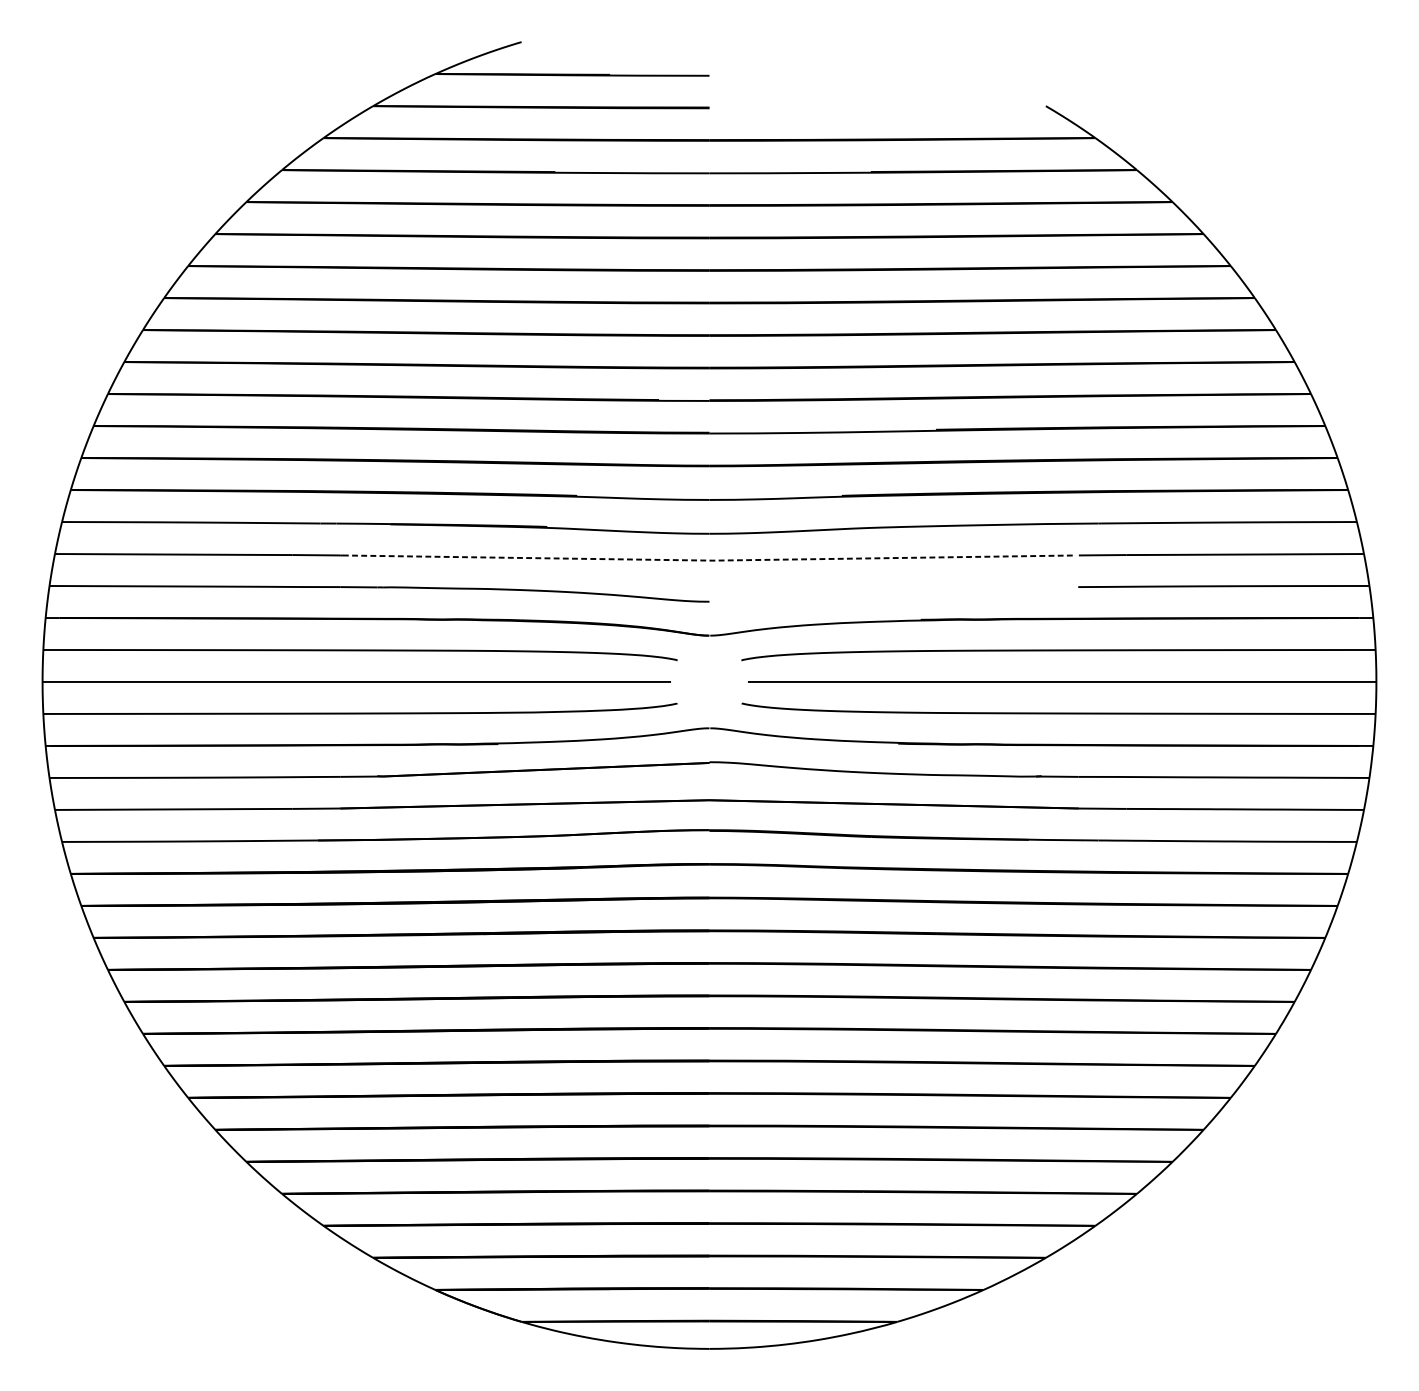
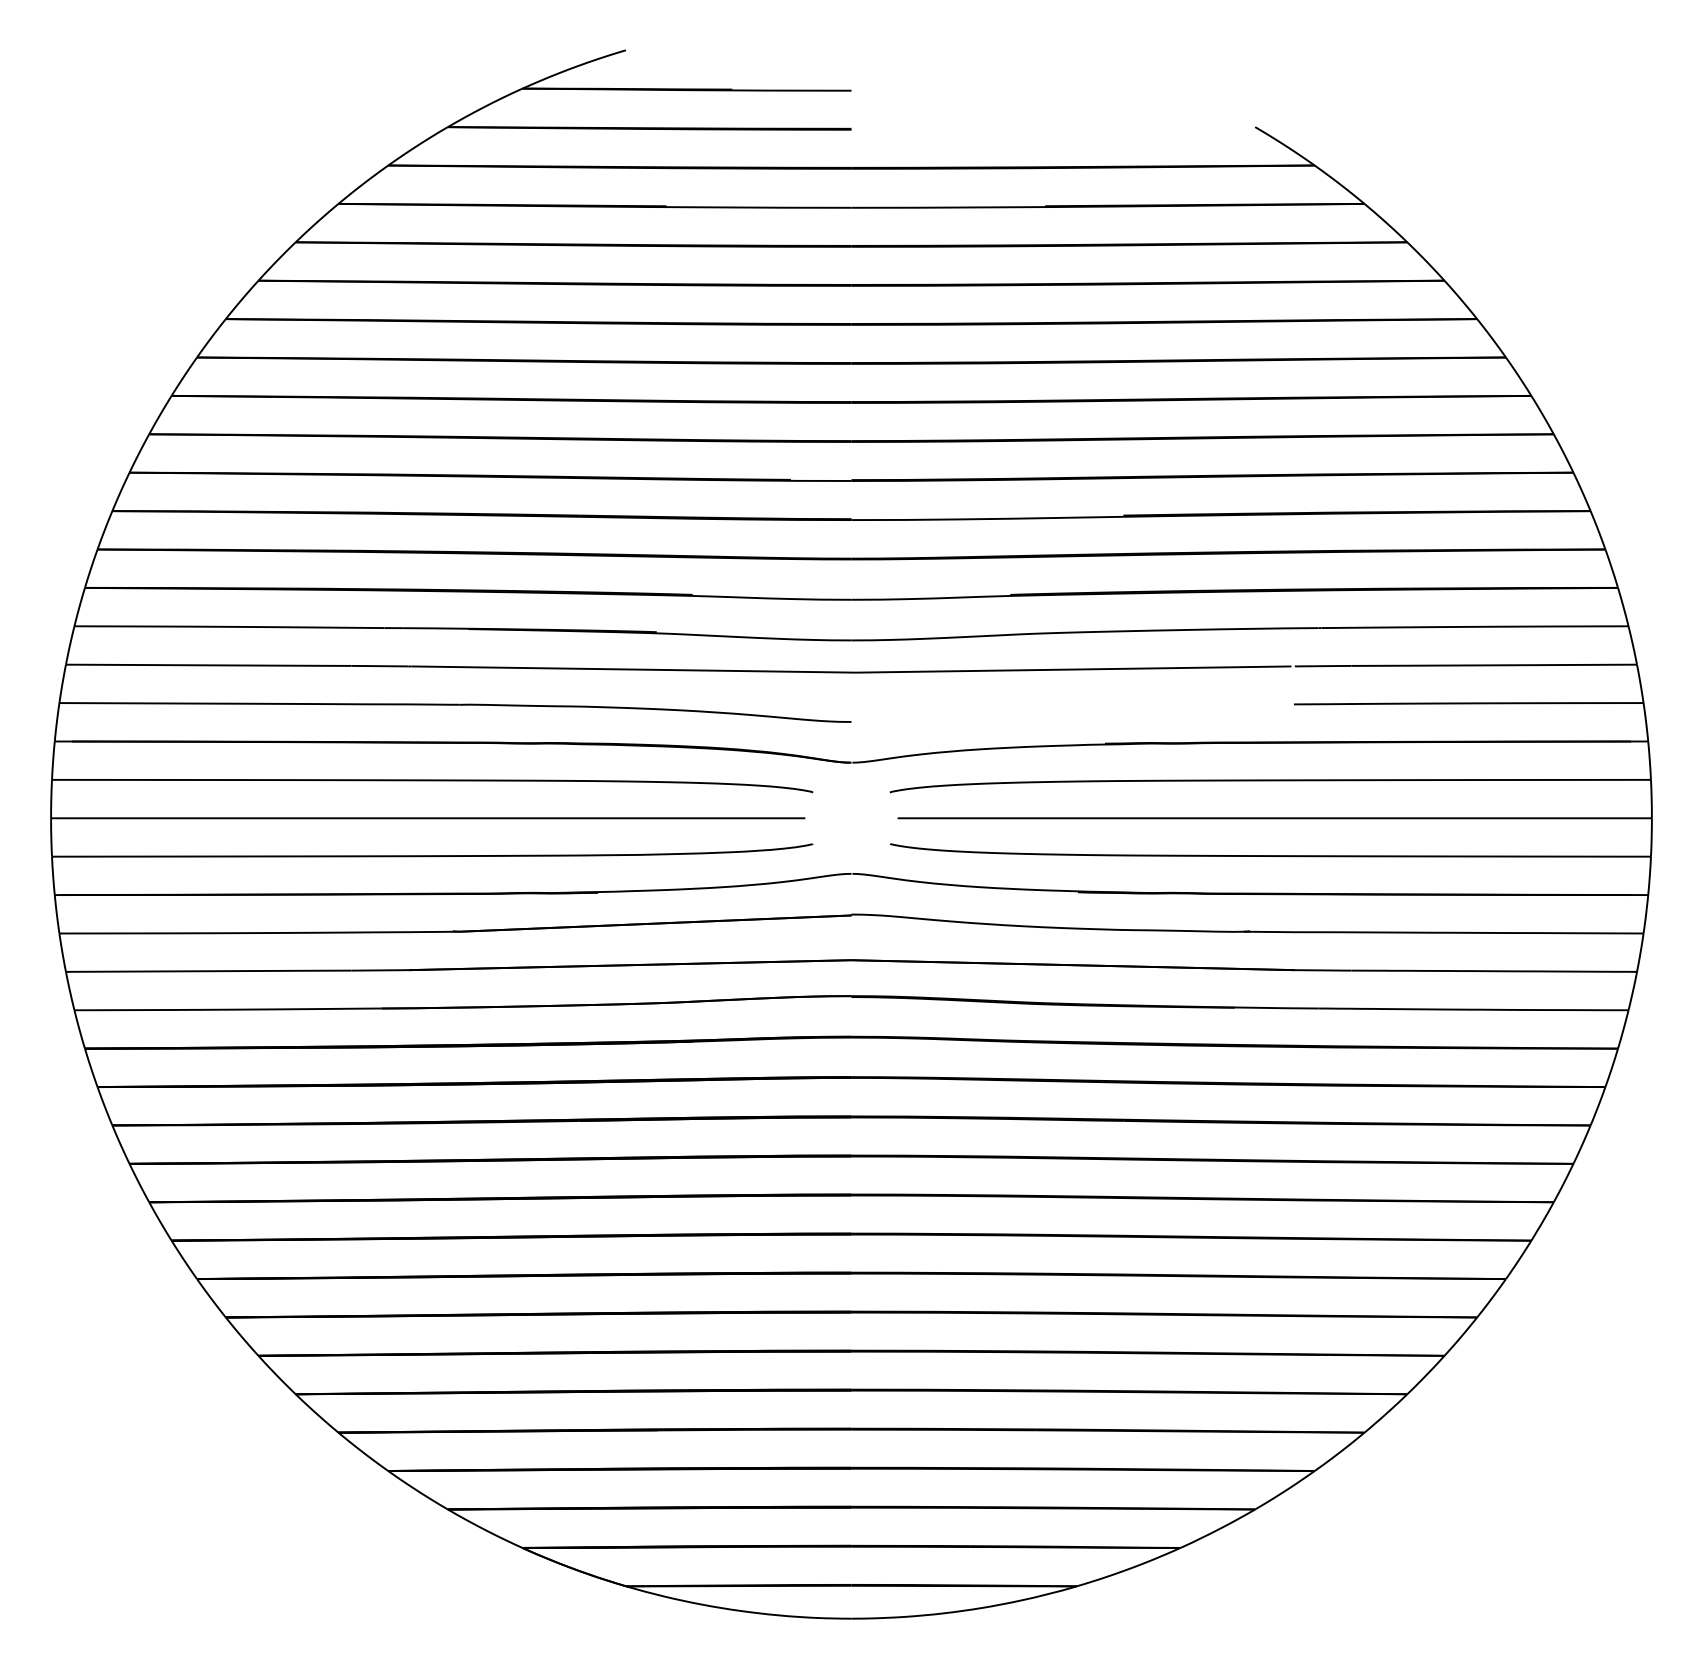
line: (709, 560) -> (851, 672), dashed -> solid

